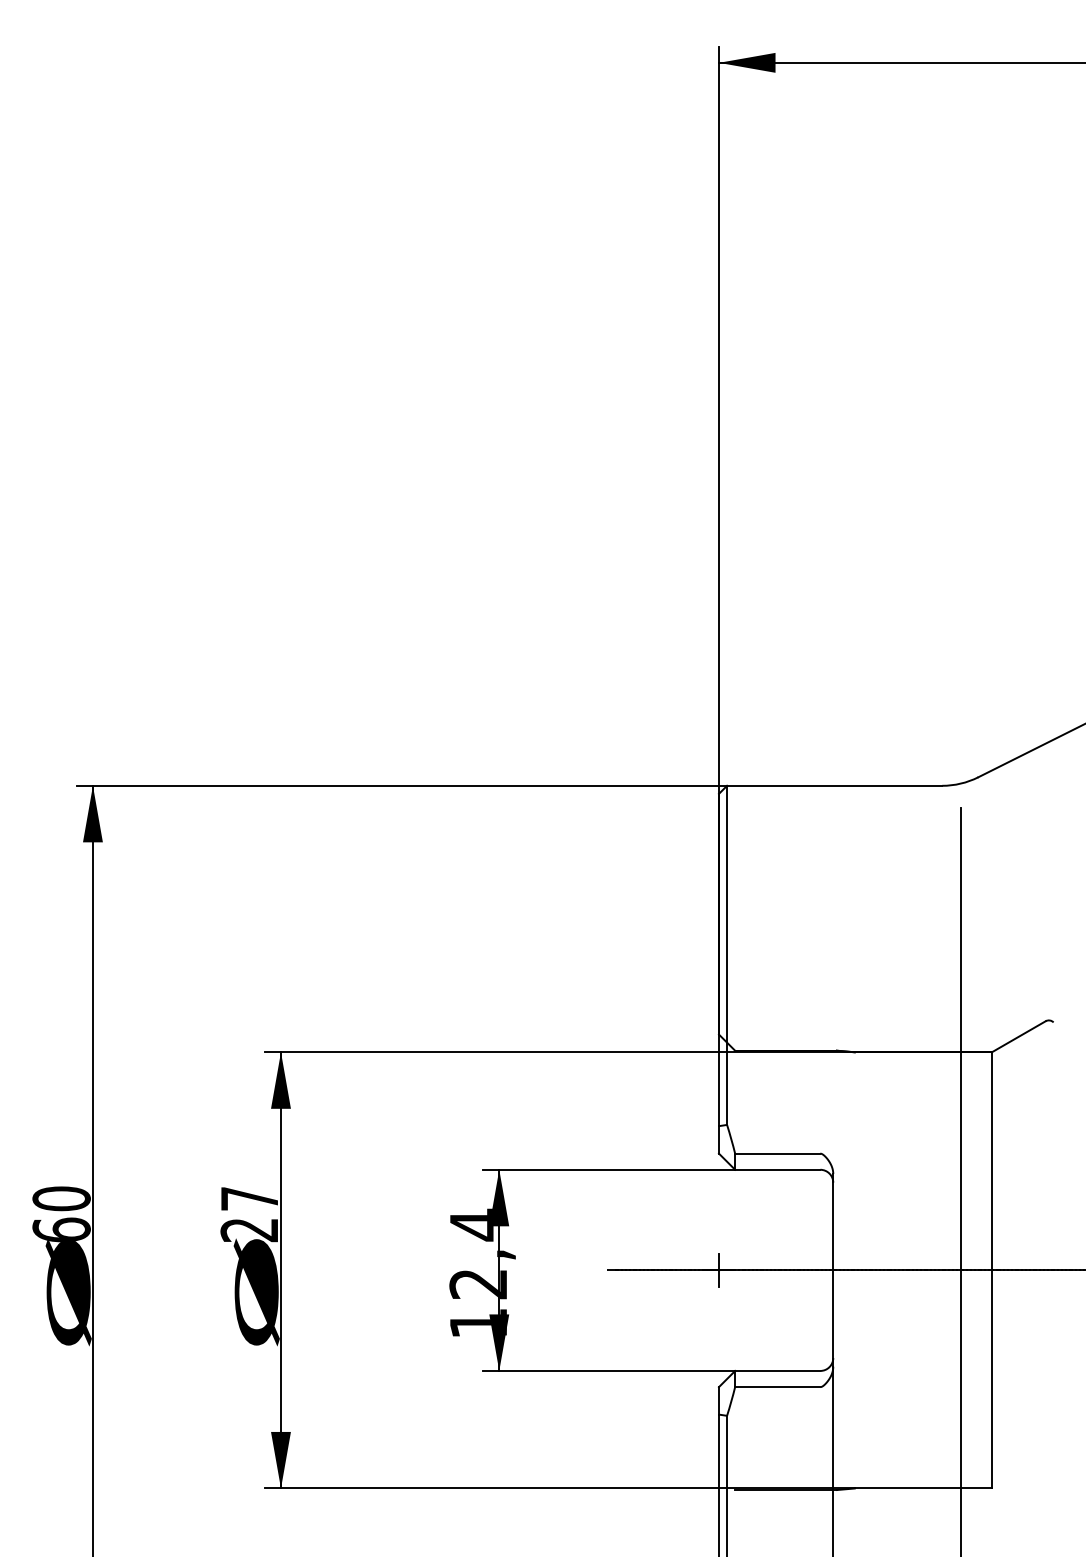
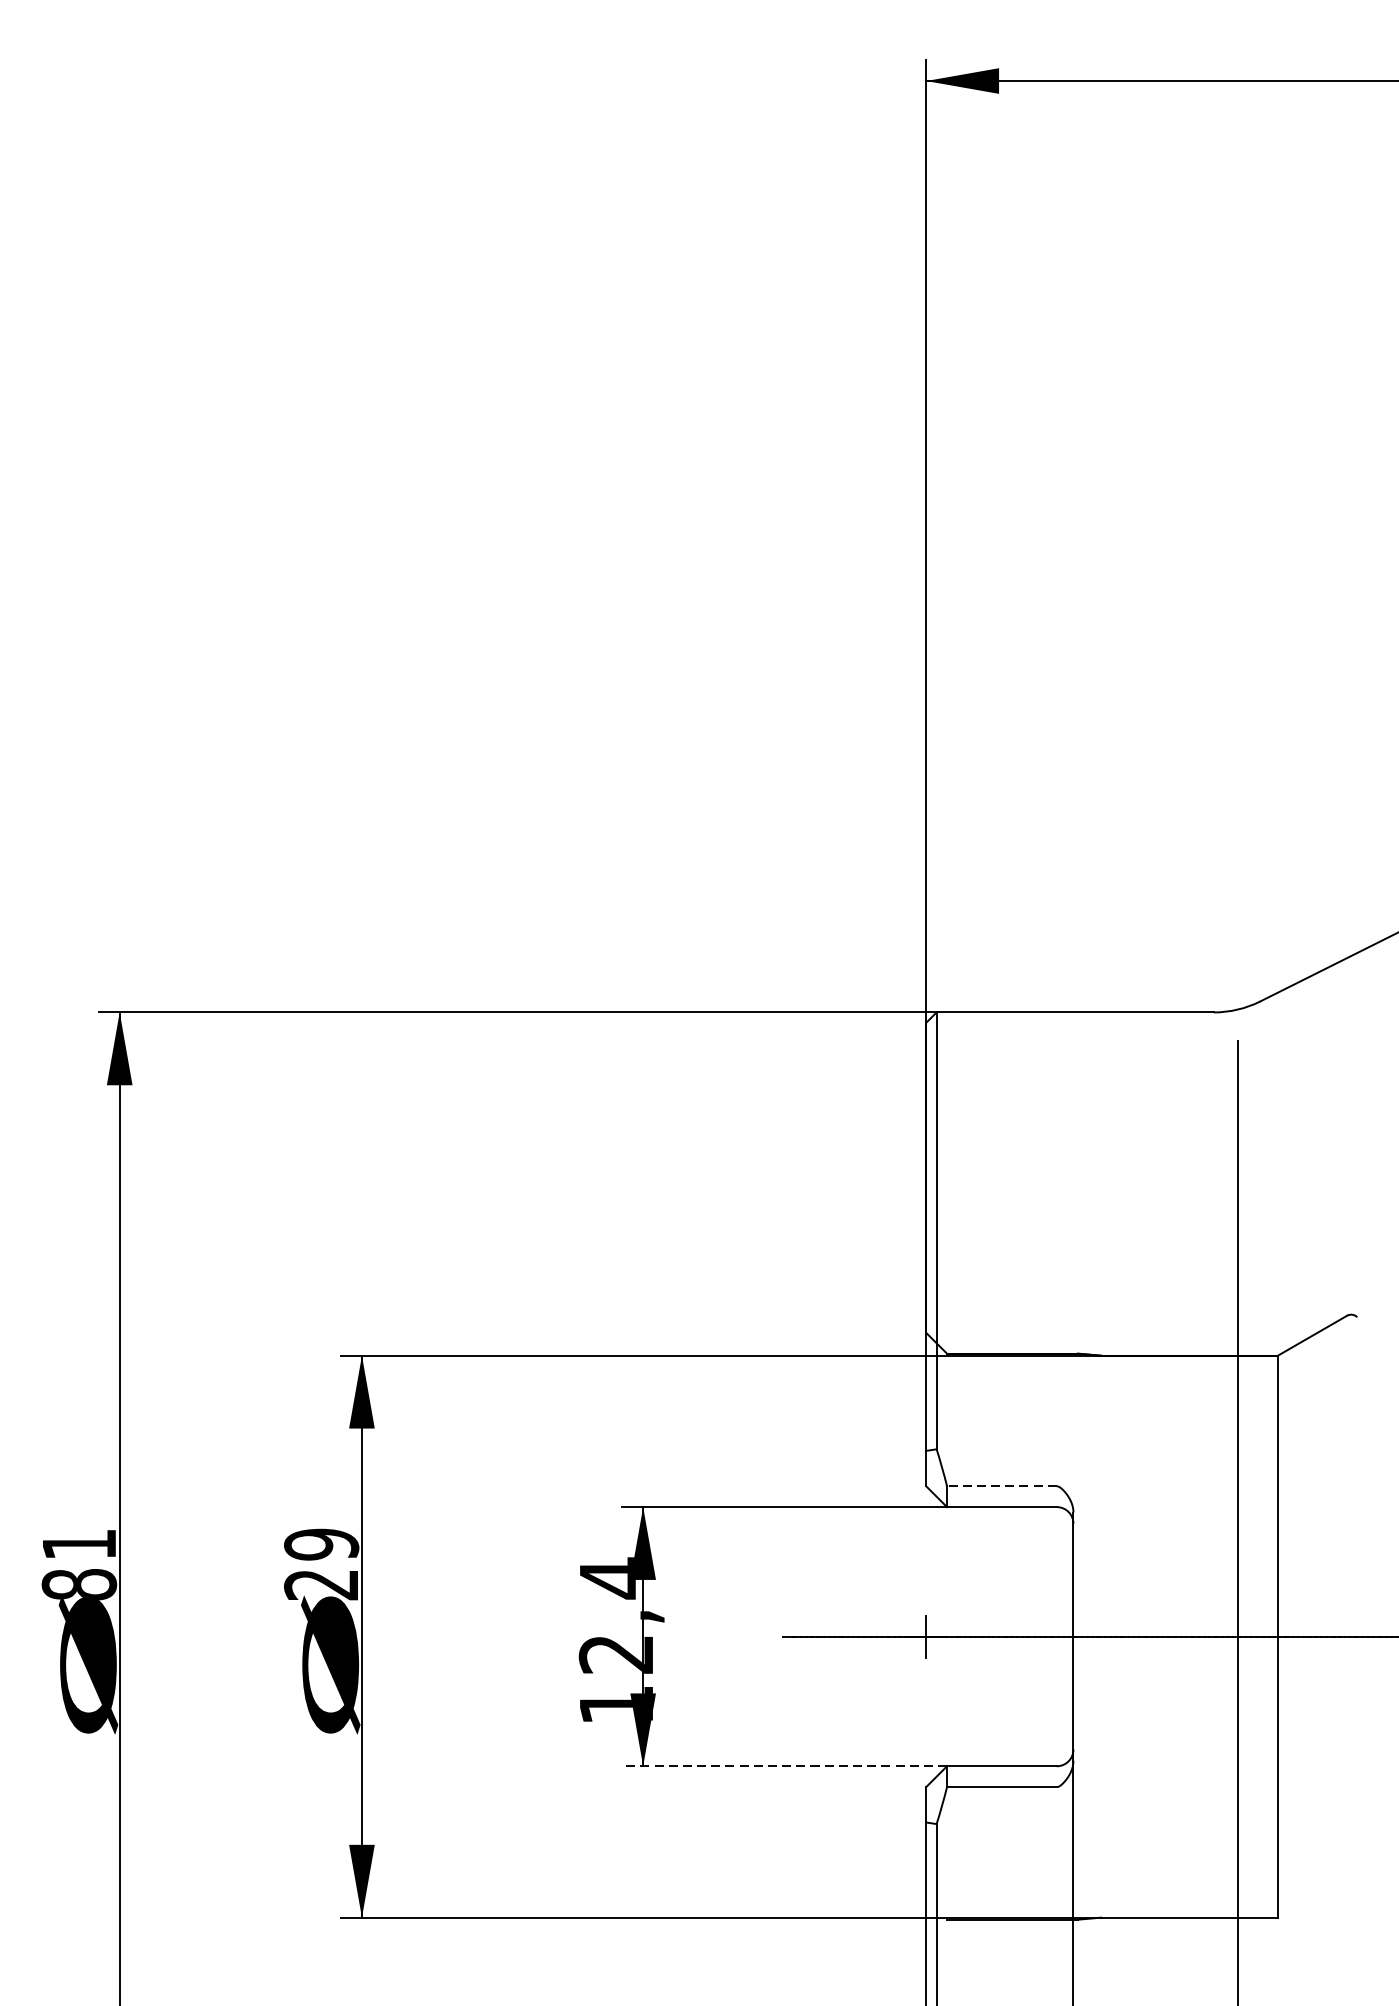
line: (777, 1153) -> (1001, 1486), solid -> dashed
text: (249, 1198) -> (321, 1544), 27 -> 29
text: (61, 1214) -> (79, 1564), 60 -> 81
line: (608, 1370) -> (783, 1765), solid -> dashed

